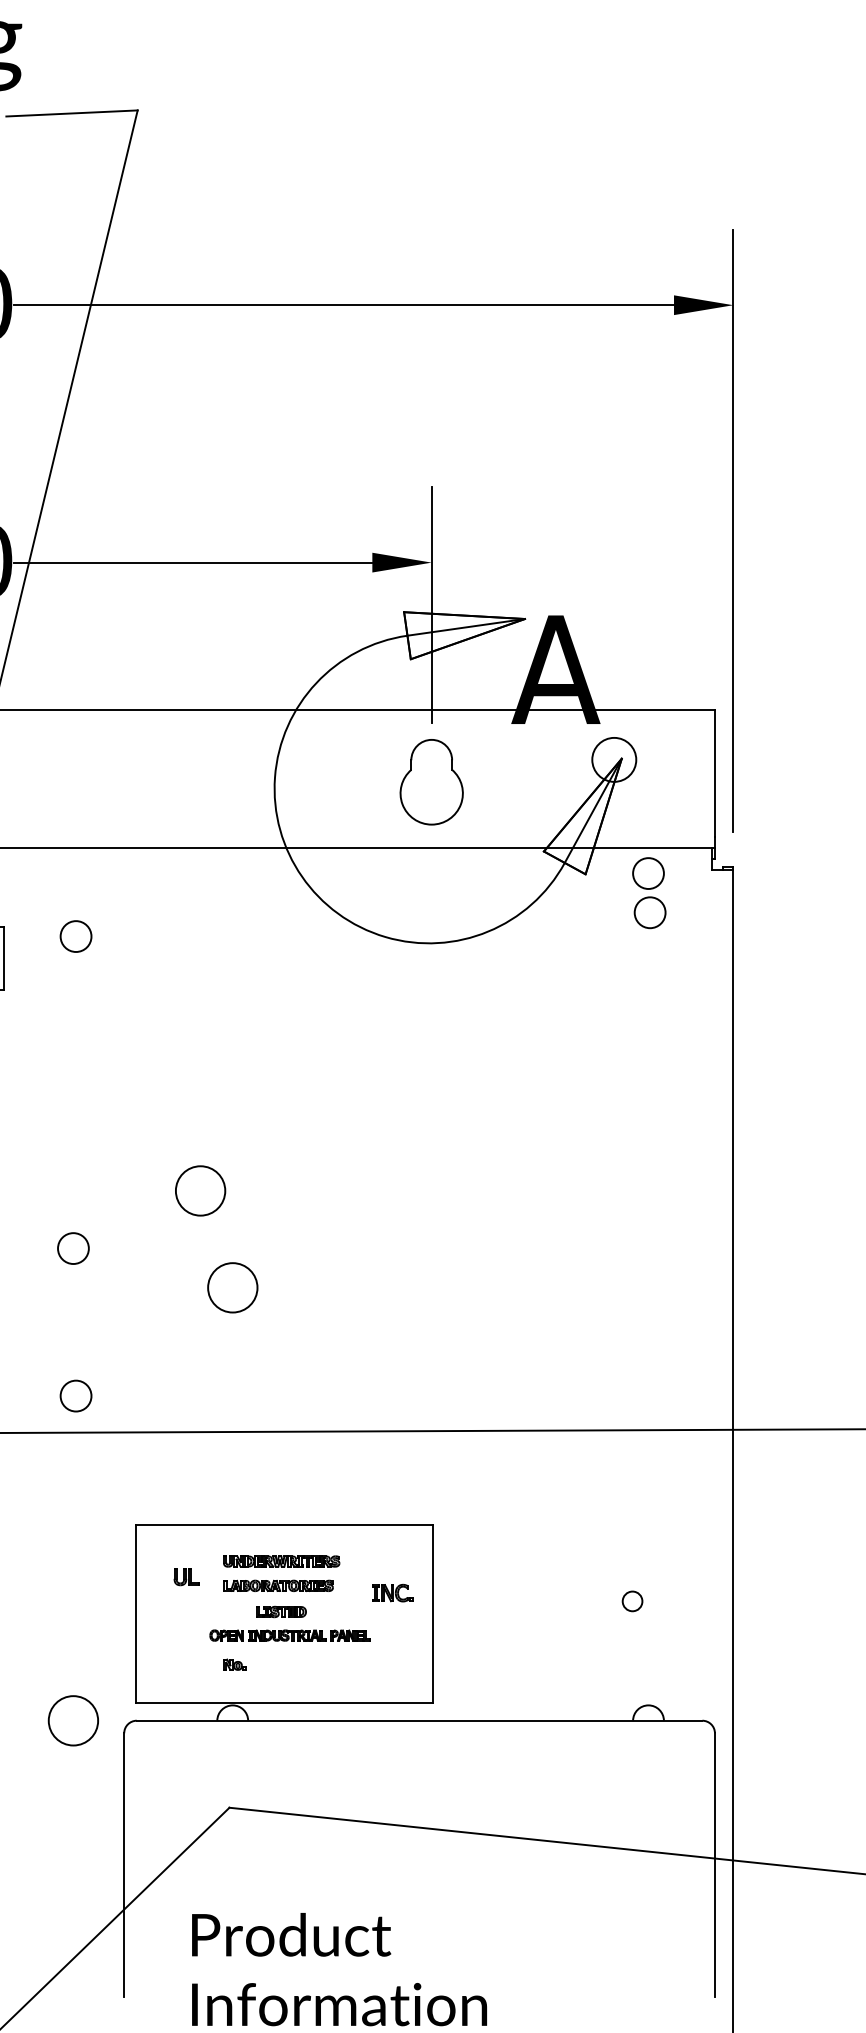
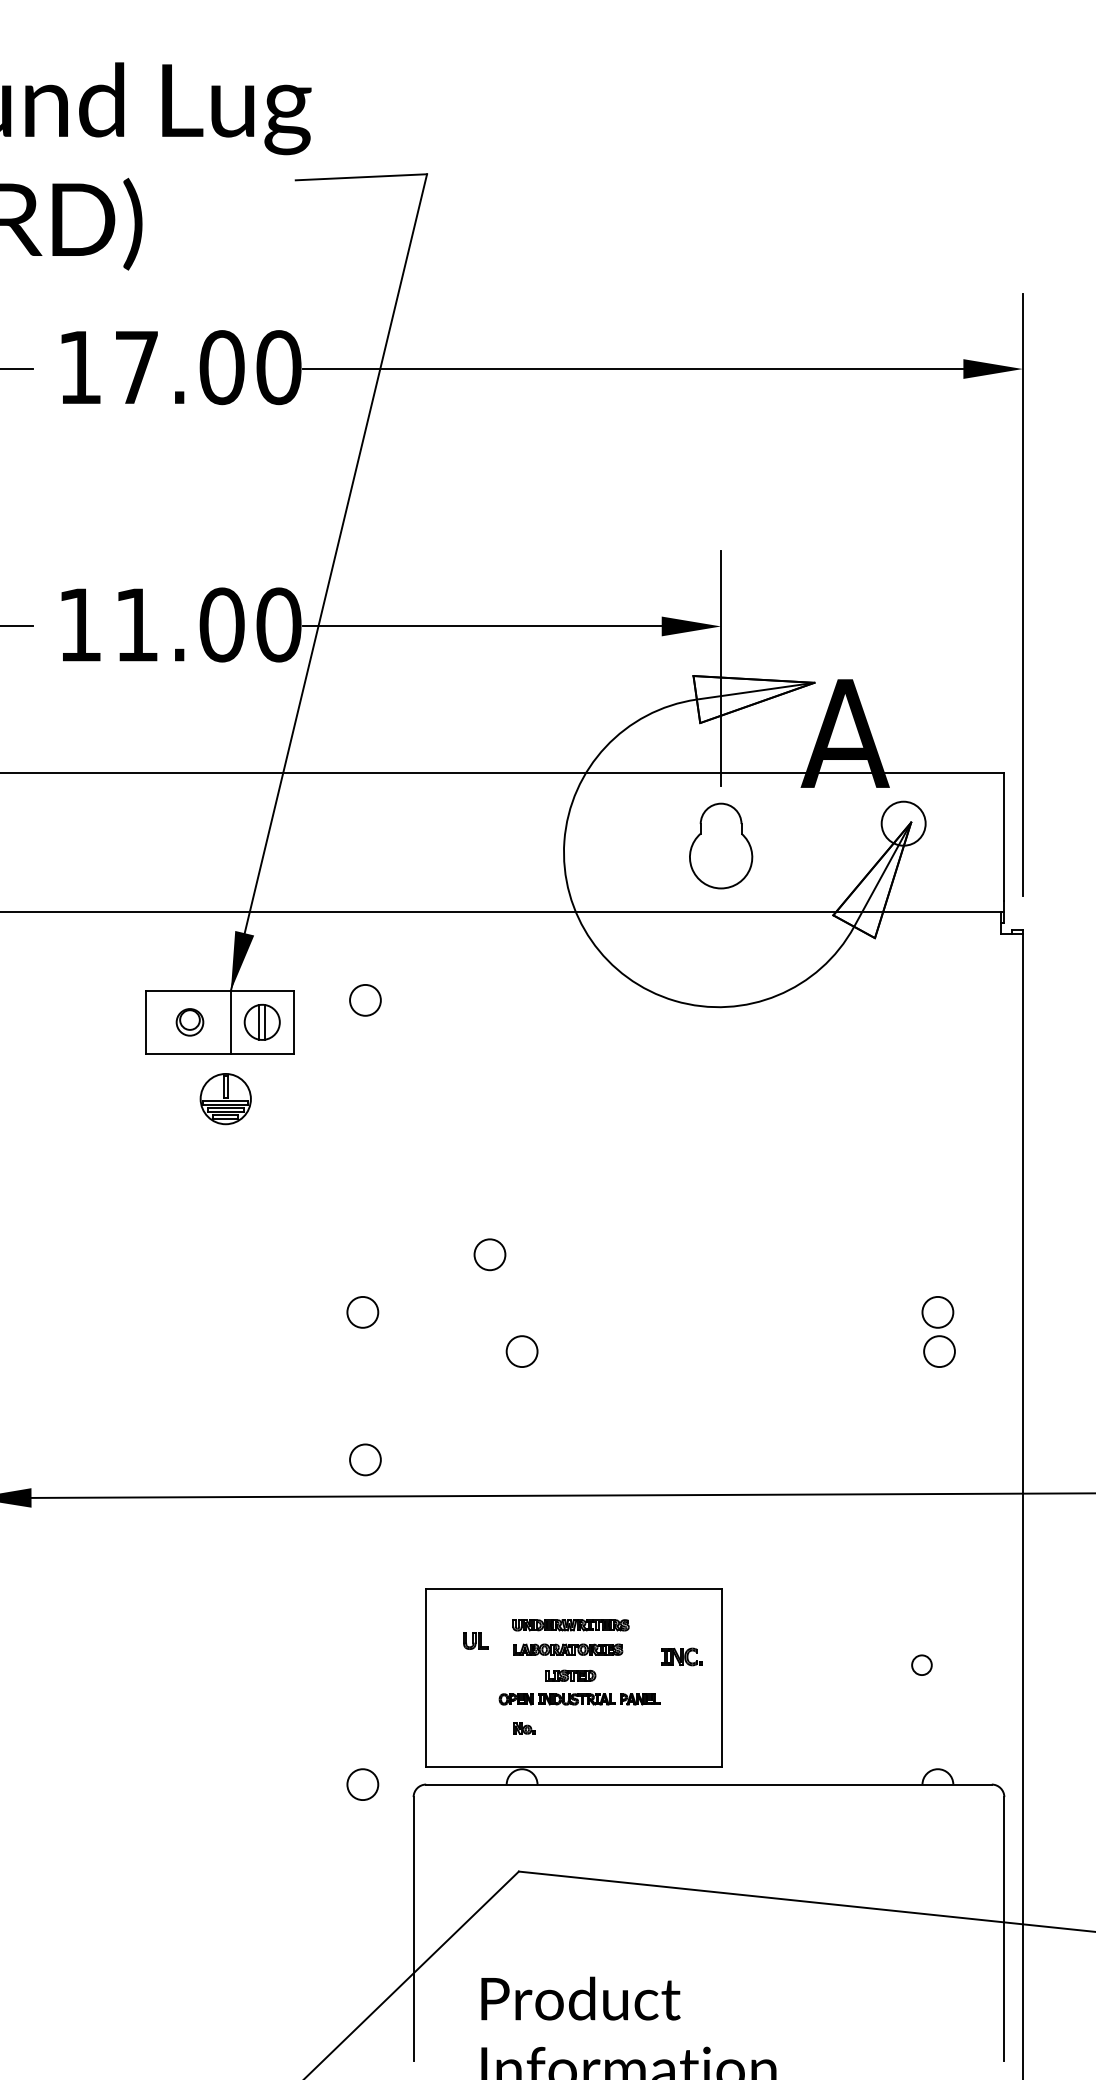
part: (649, 892) -> (938, 1331), moved
circle: (200, 1190) -> (489, 1254), size x0.62
circle: (232, 1287) -> (521, 1351), size x0.62
circle: (73, 1720) -> (362, 1784), size x0.62

